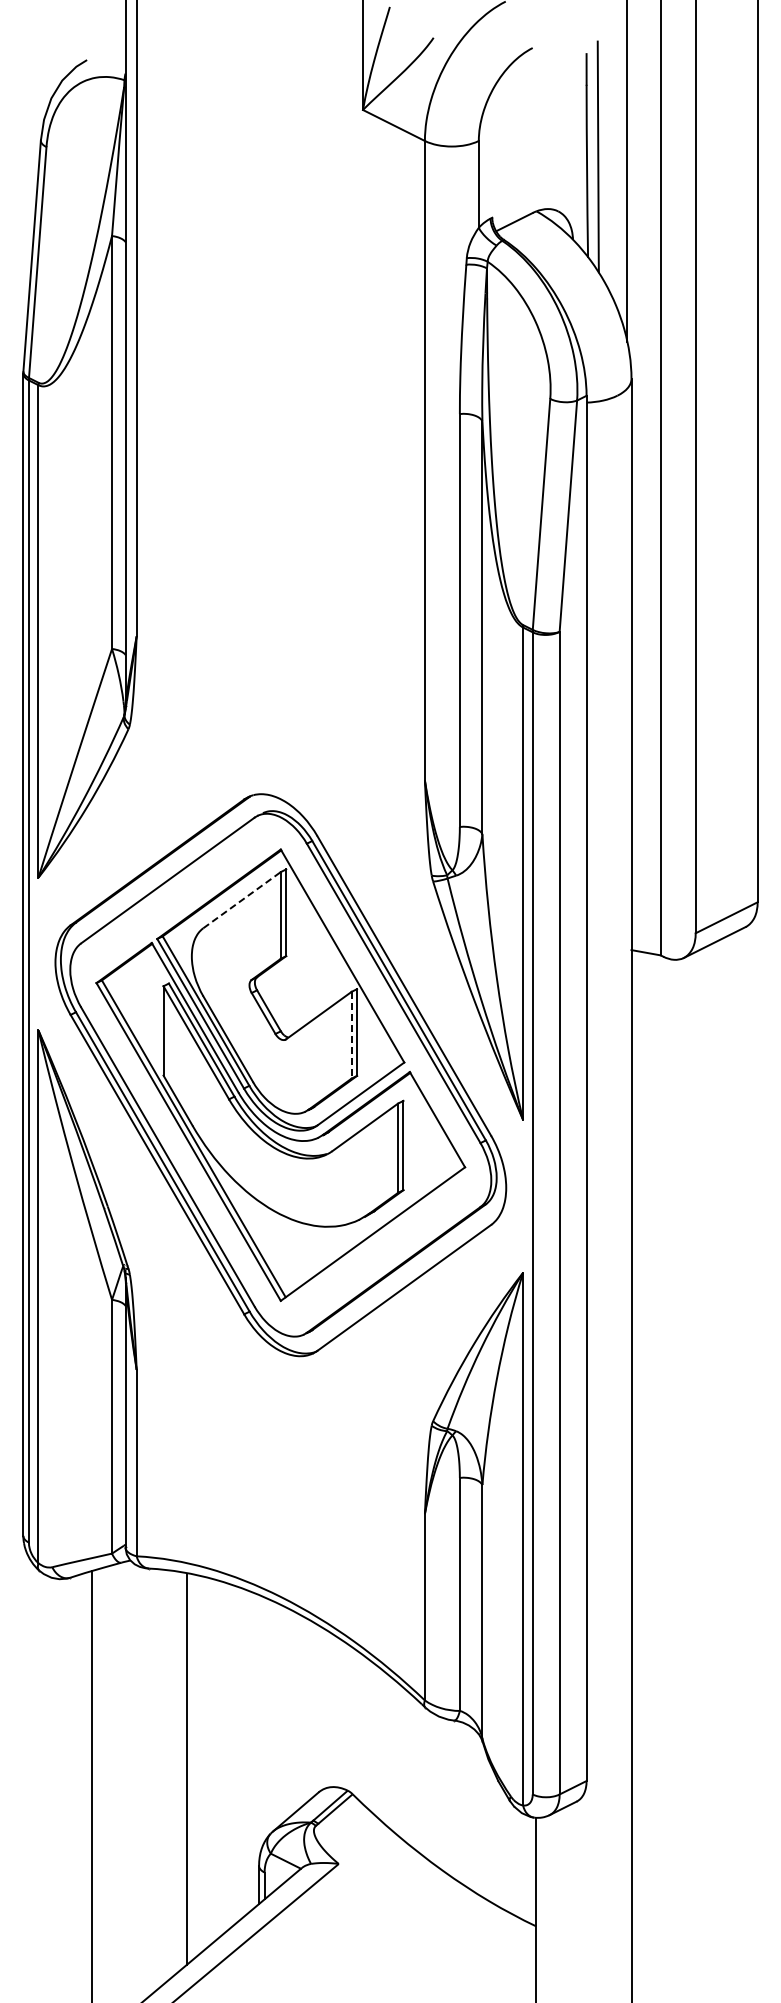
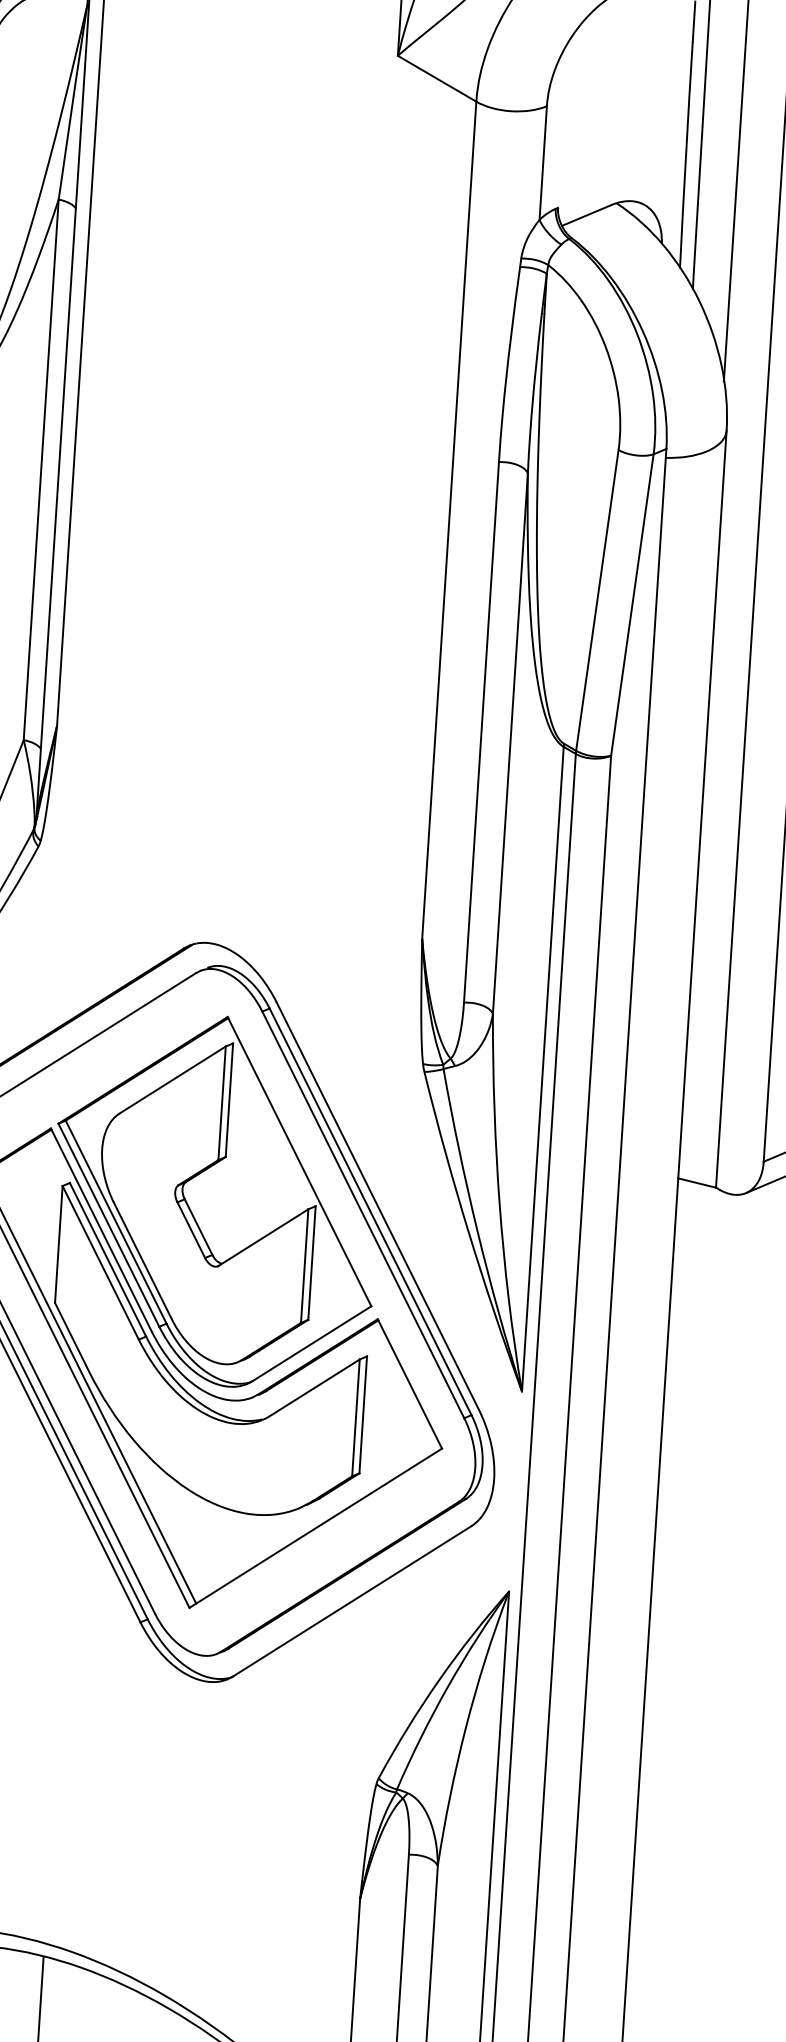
line: (242, 900) -> (173, 1080), dashed -> solid
line: (351, 1035) -> (304, 1266), dashed -> solid

